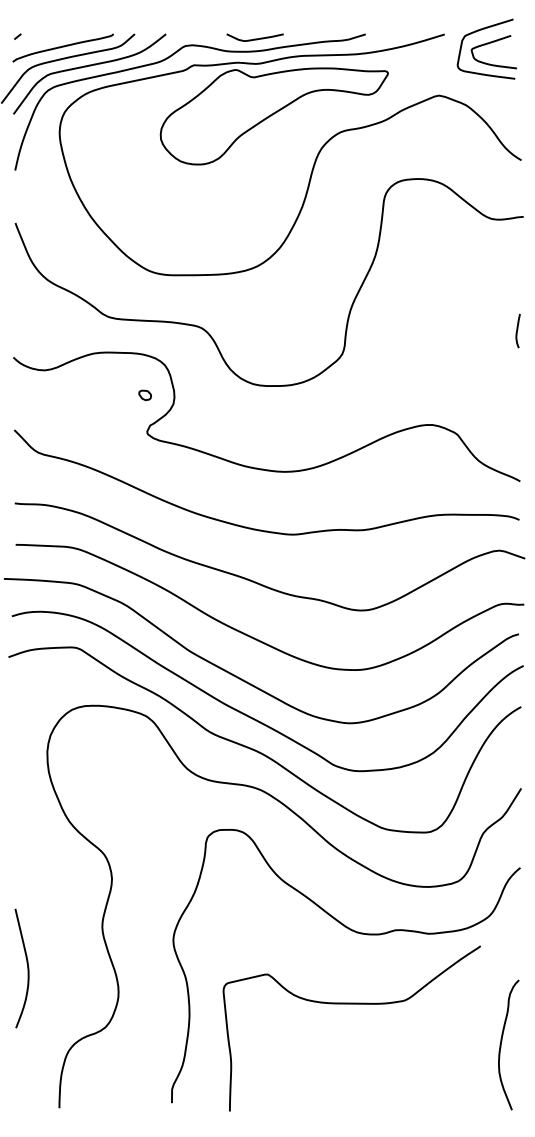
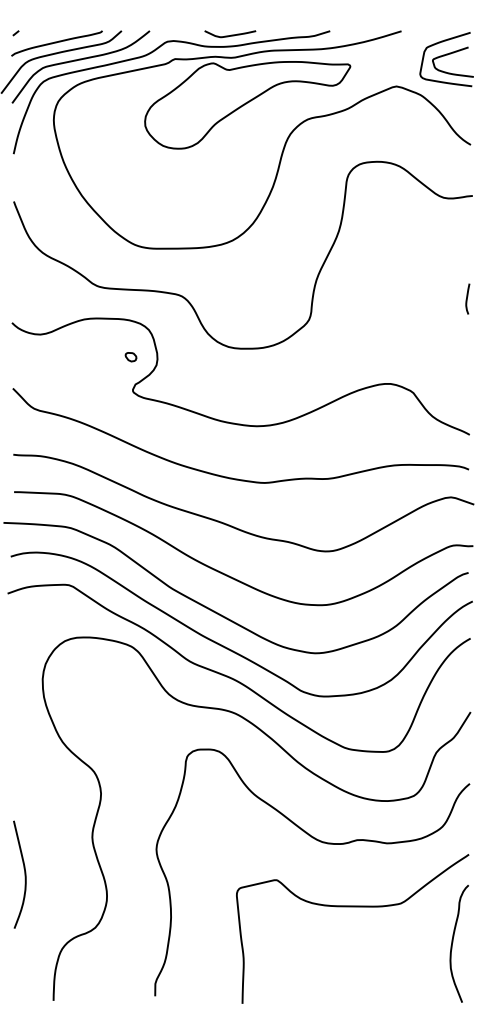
part: (486, 49) -> (446, 59), moved
curve: (351, 1004) -> (352, 907), moved

